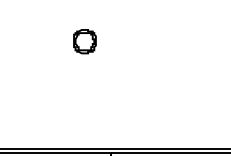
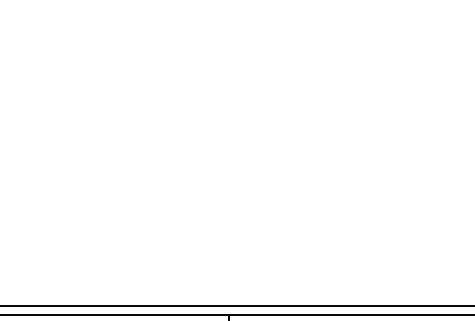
part: (84, 41) -> (173, 85), removed

